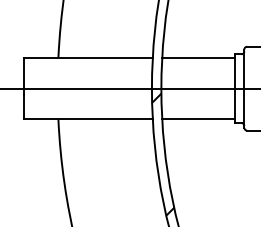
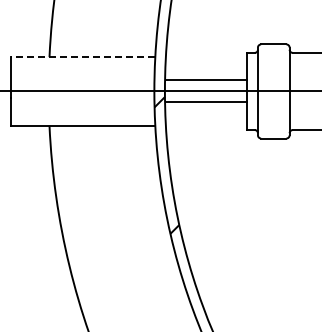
line: (87, 58) -> (82, 57), solid -> dashed
line: (198, 58) -> (206, 80), moved
line: (198, 119) -> (206, 101), moved

